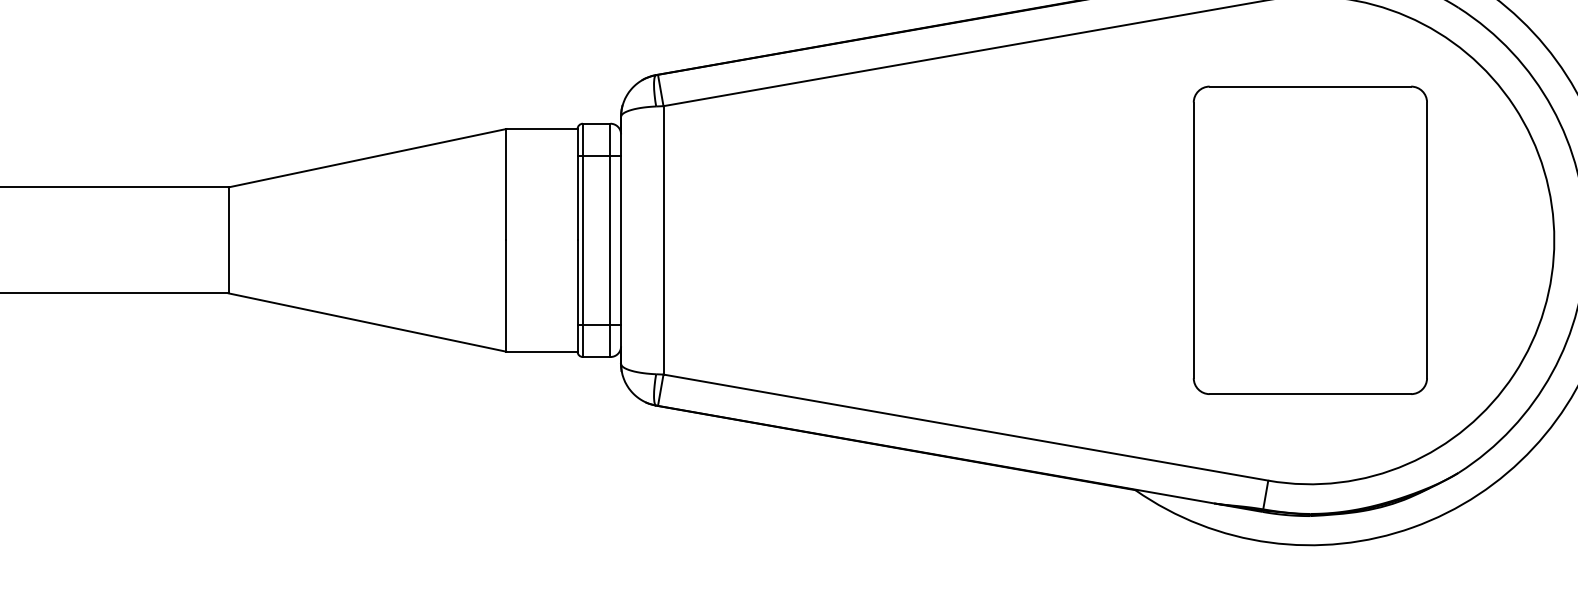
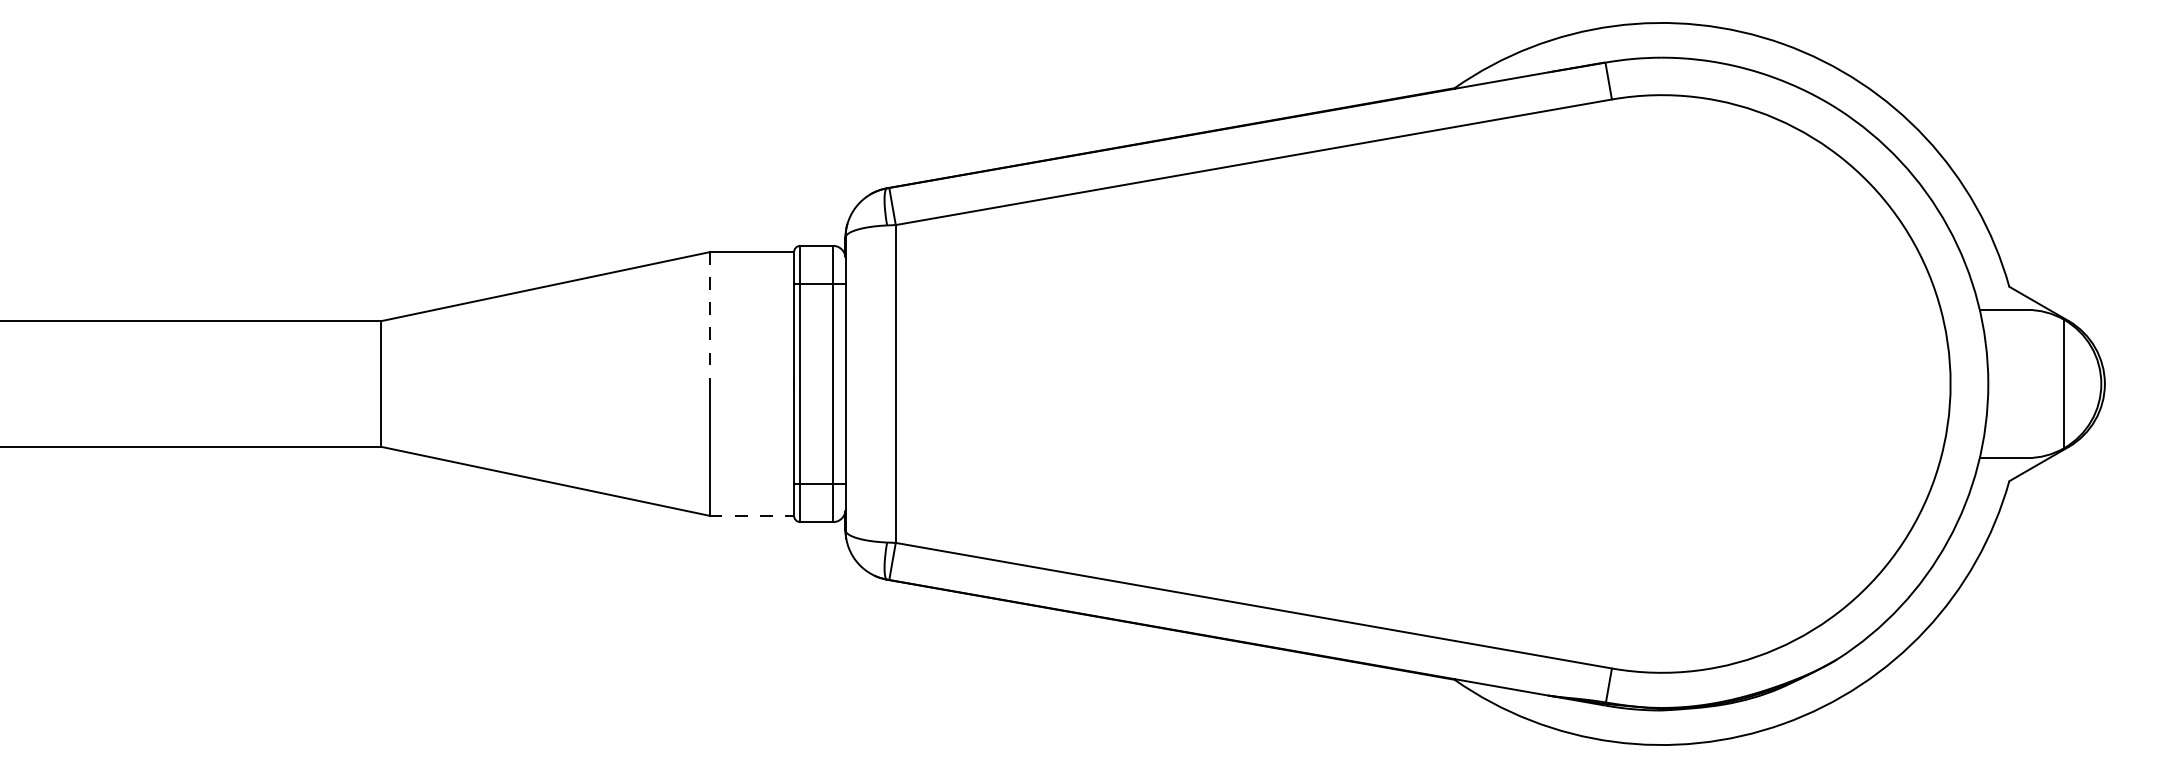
line: (506, 185) -> (709, 318), solid -> dashed
part: (1310, 239) -> (1661, 383), removed
line: (542, 351) -> (752, 515), solid -> dashed

